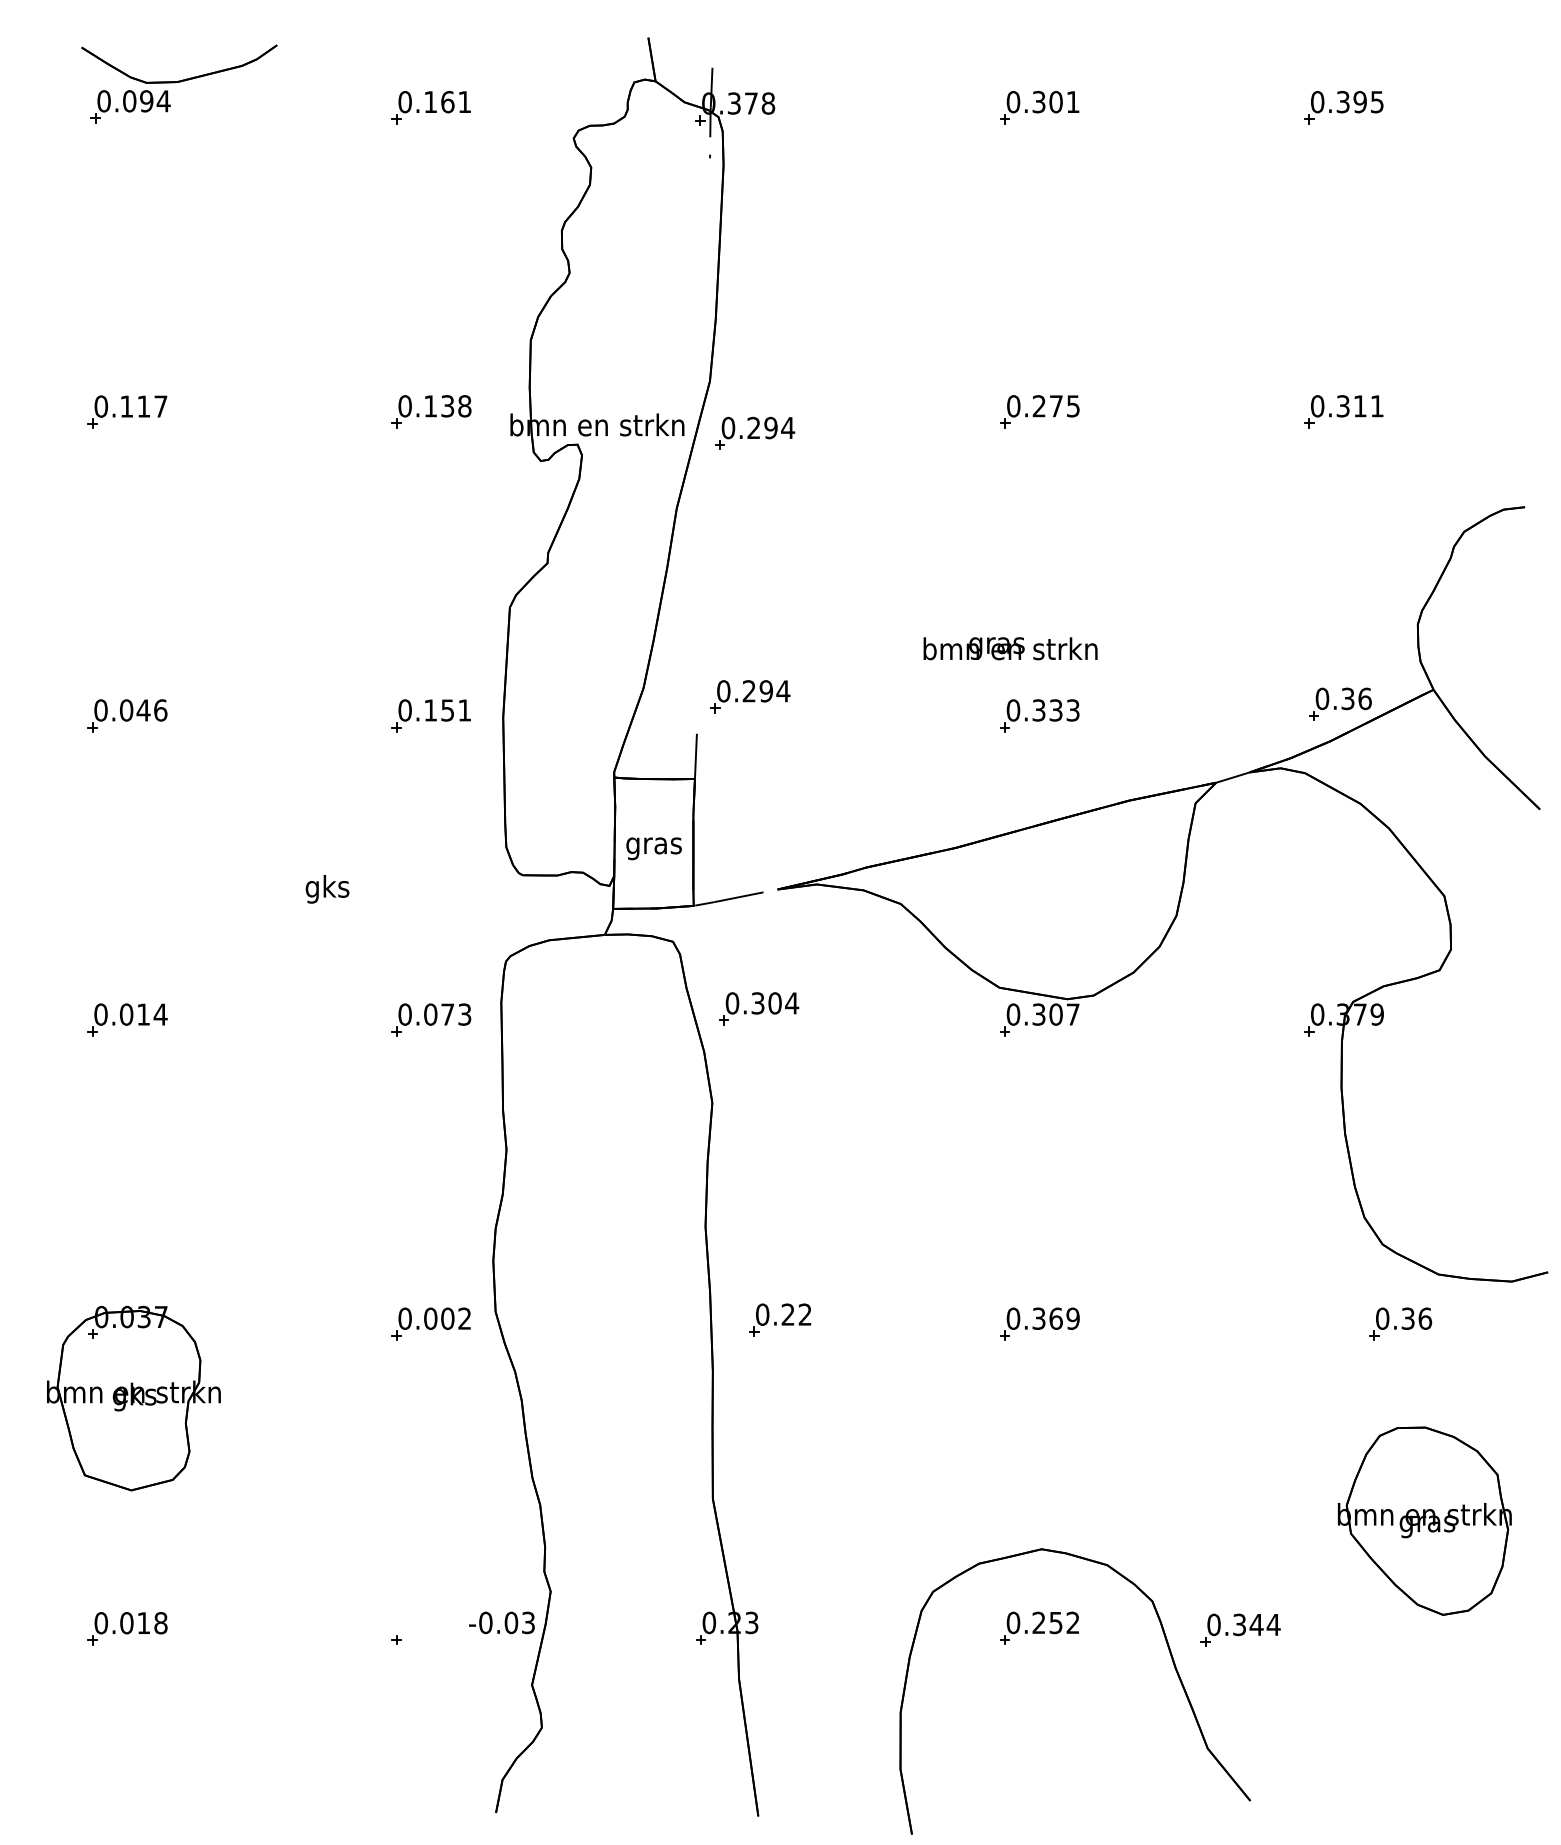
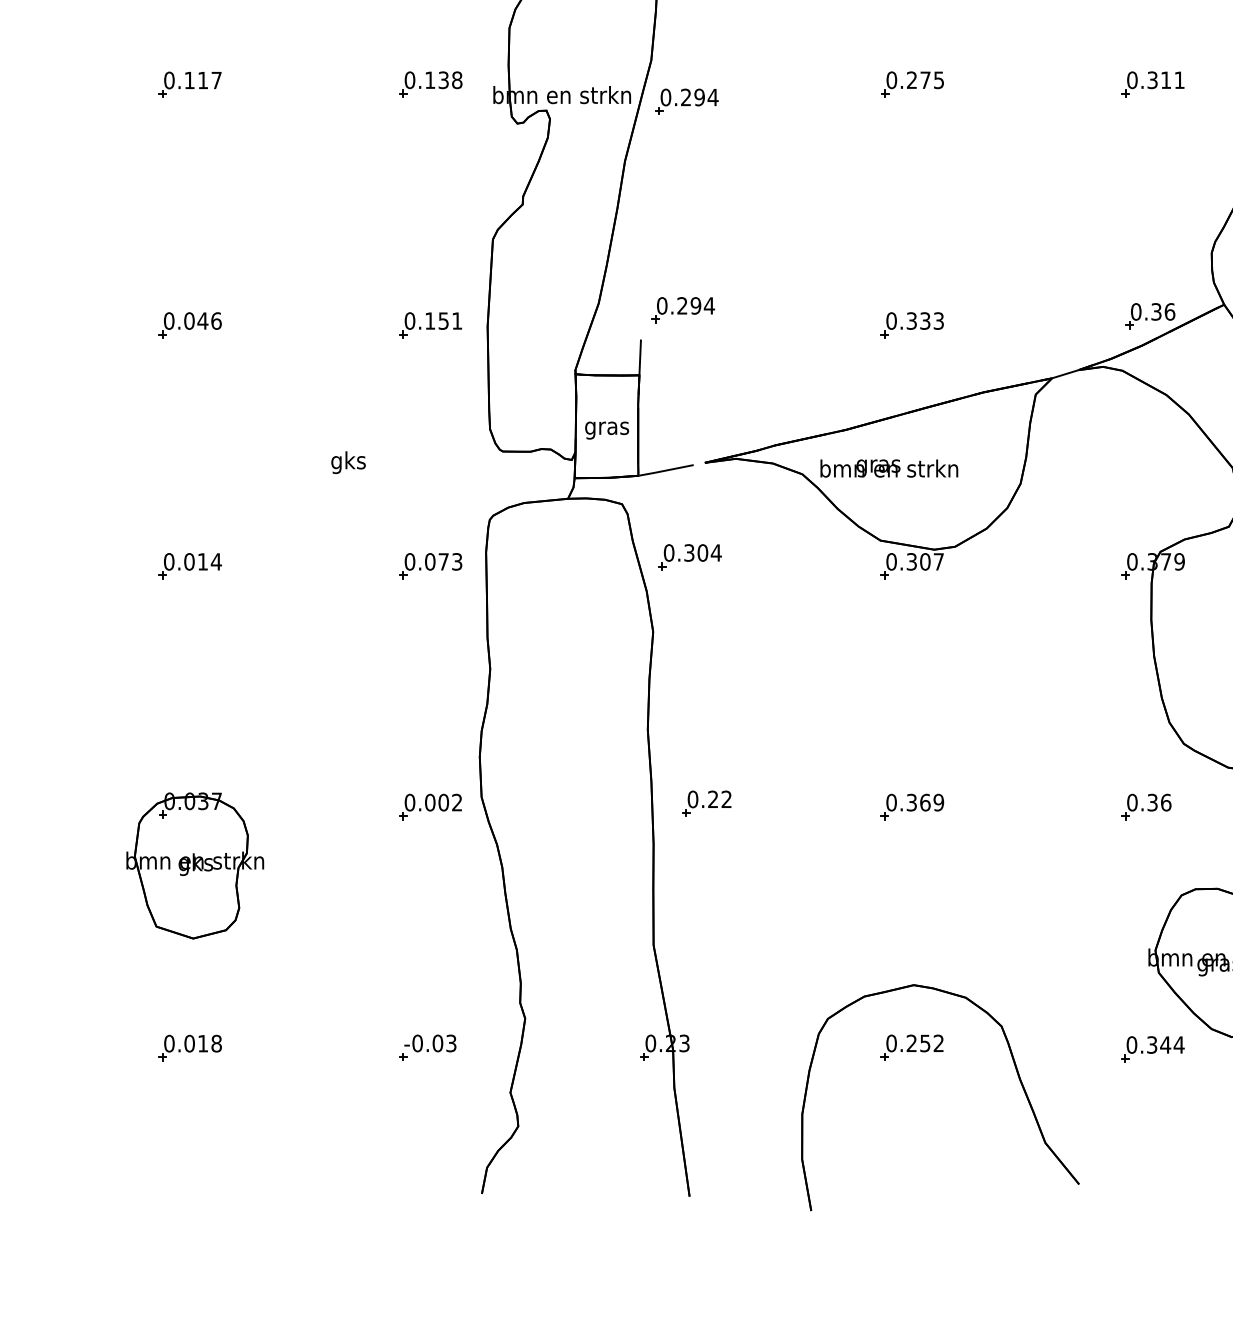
text: (1010, 648) -> (889, 468), moved
part: (1400, 1323) -> (1146, 806), moved
text: (501, 1622) -> (430, 1043), moved
part: (1240, 1629) -> (1152, 1048), moved

